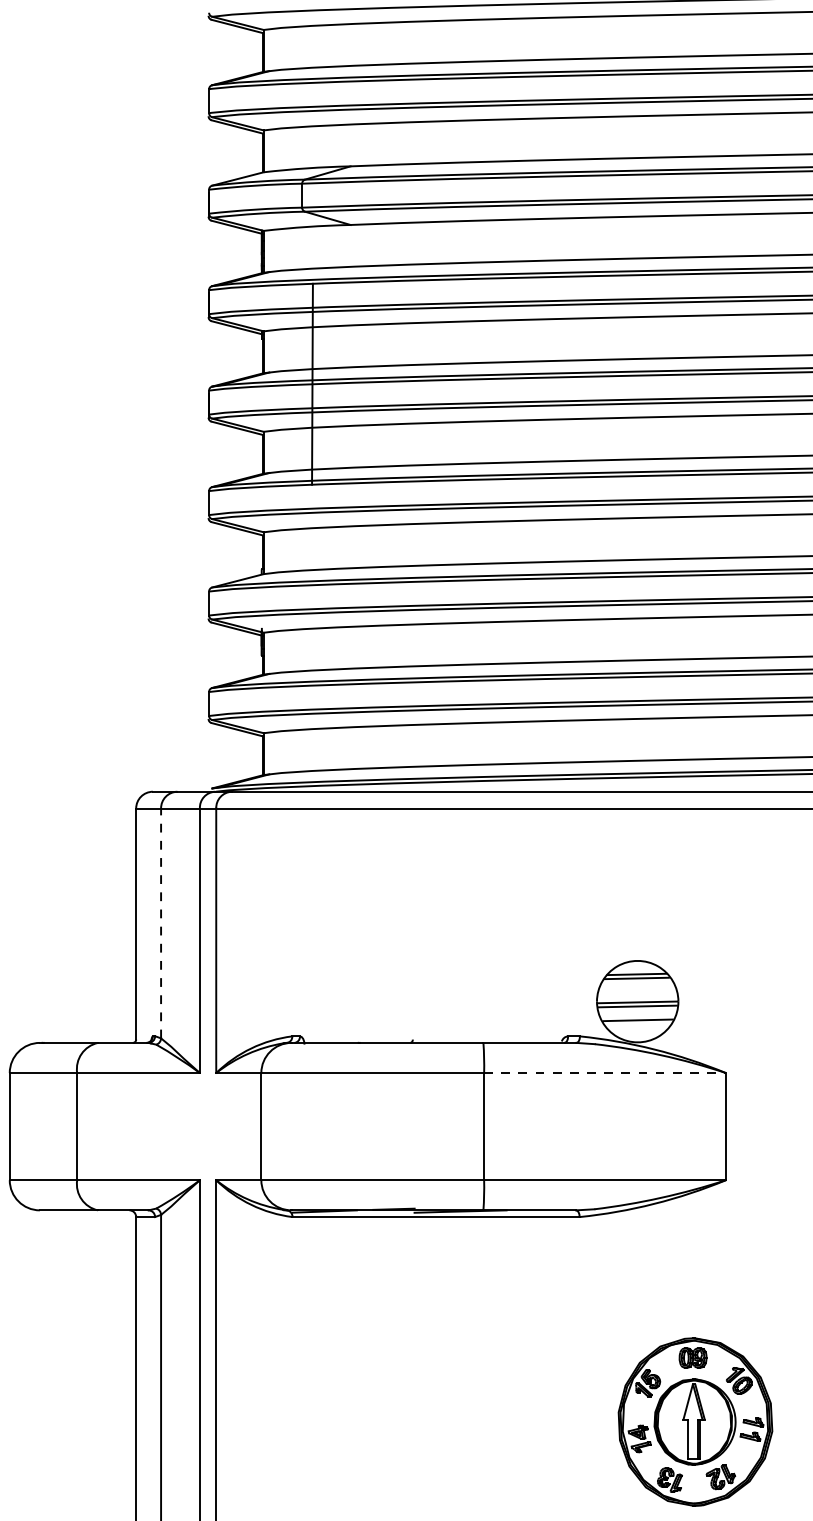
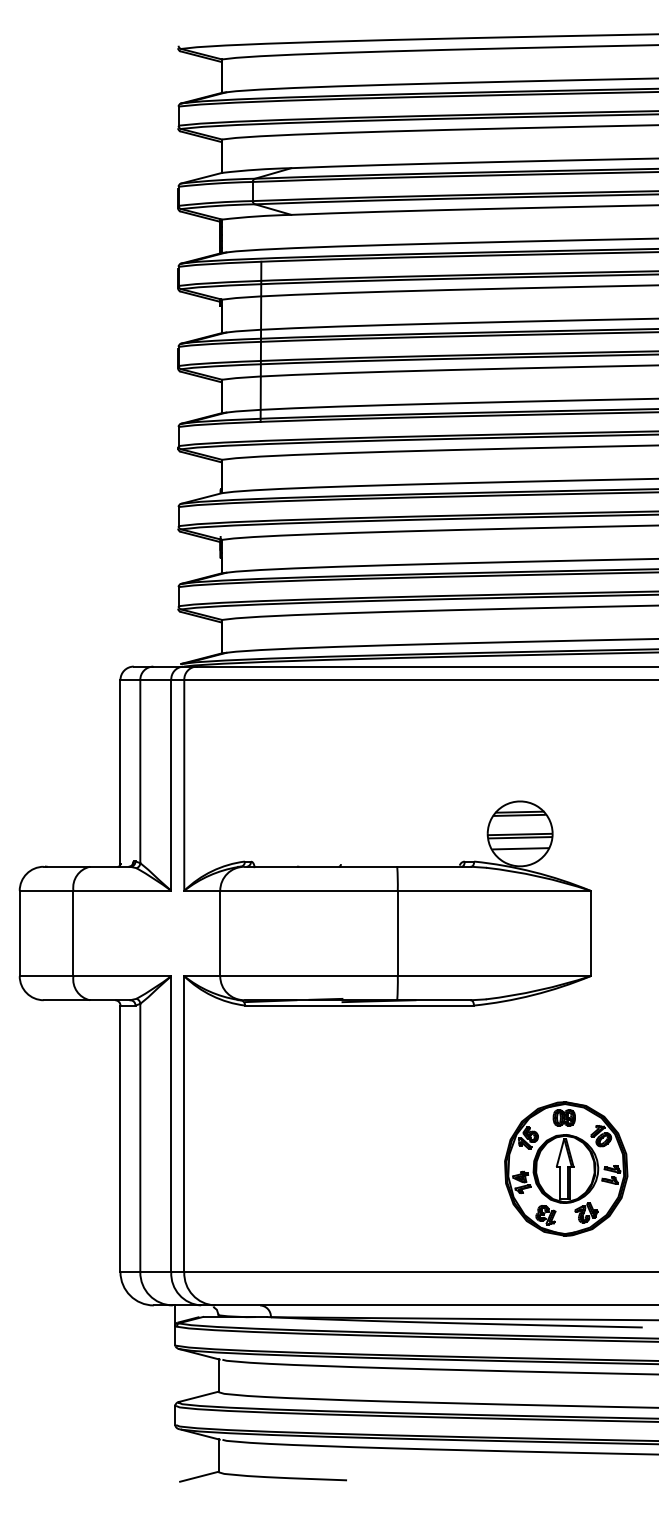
line: (161, 923) -> (140, 771), dashed -> solid
line: (605, 1072) -> (494, 890), dashed -> solid

